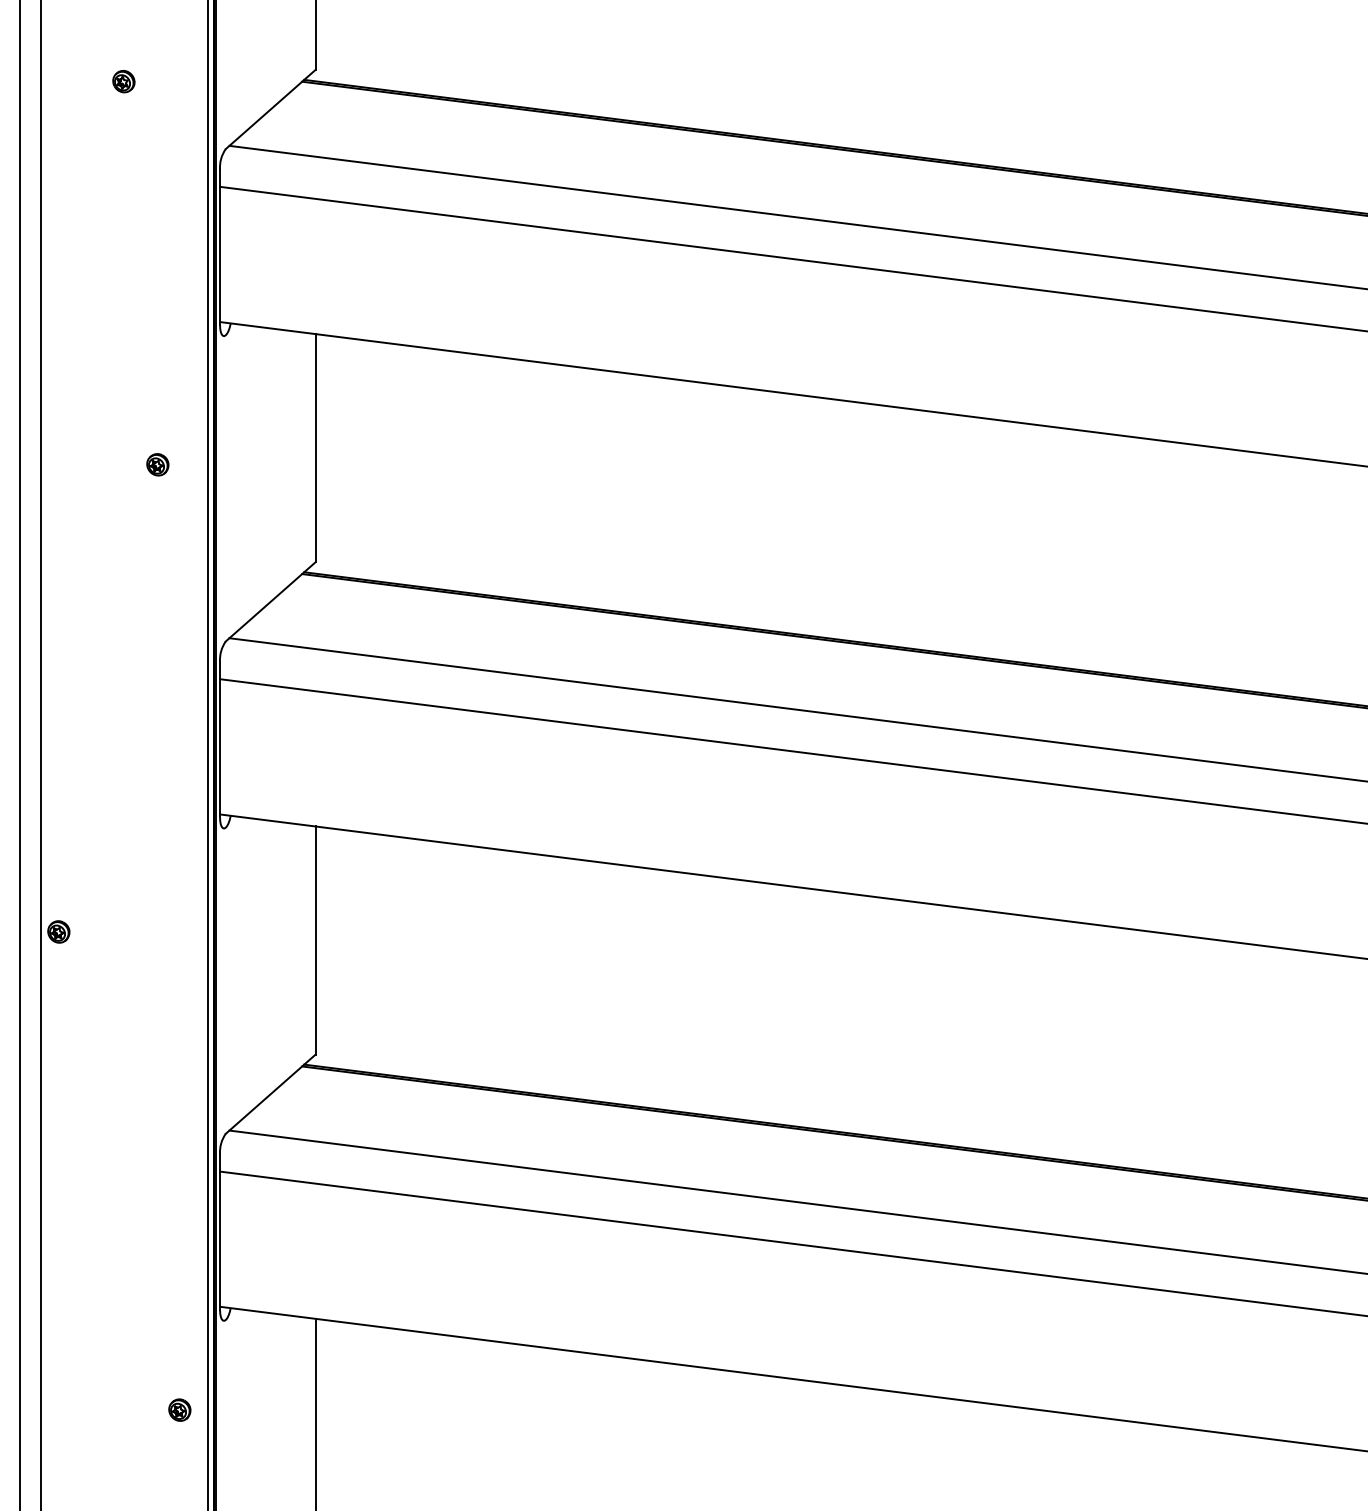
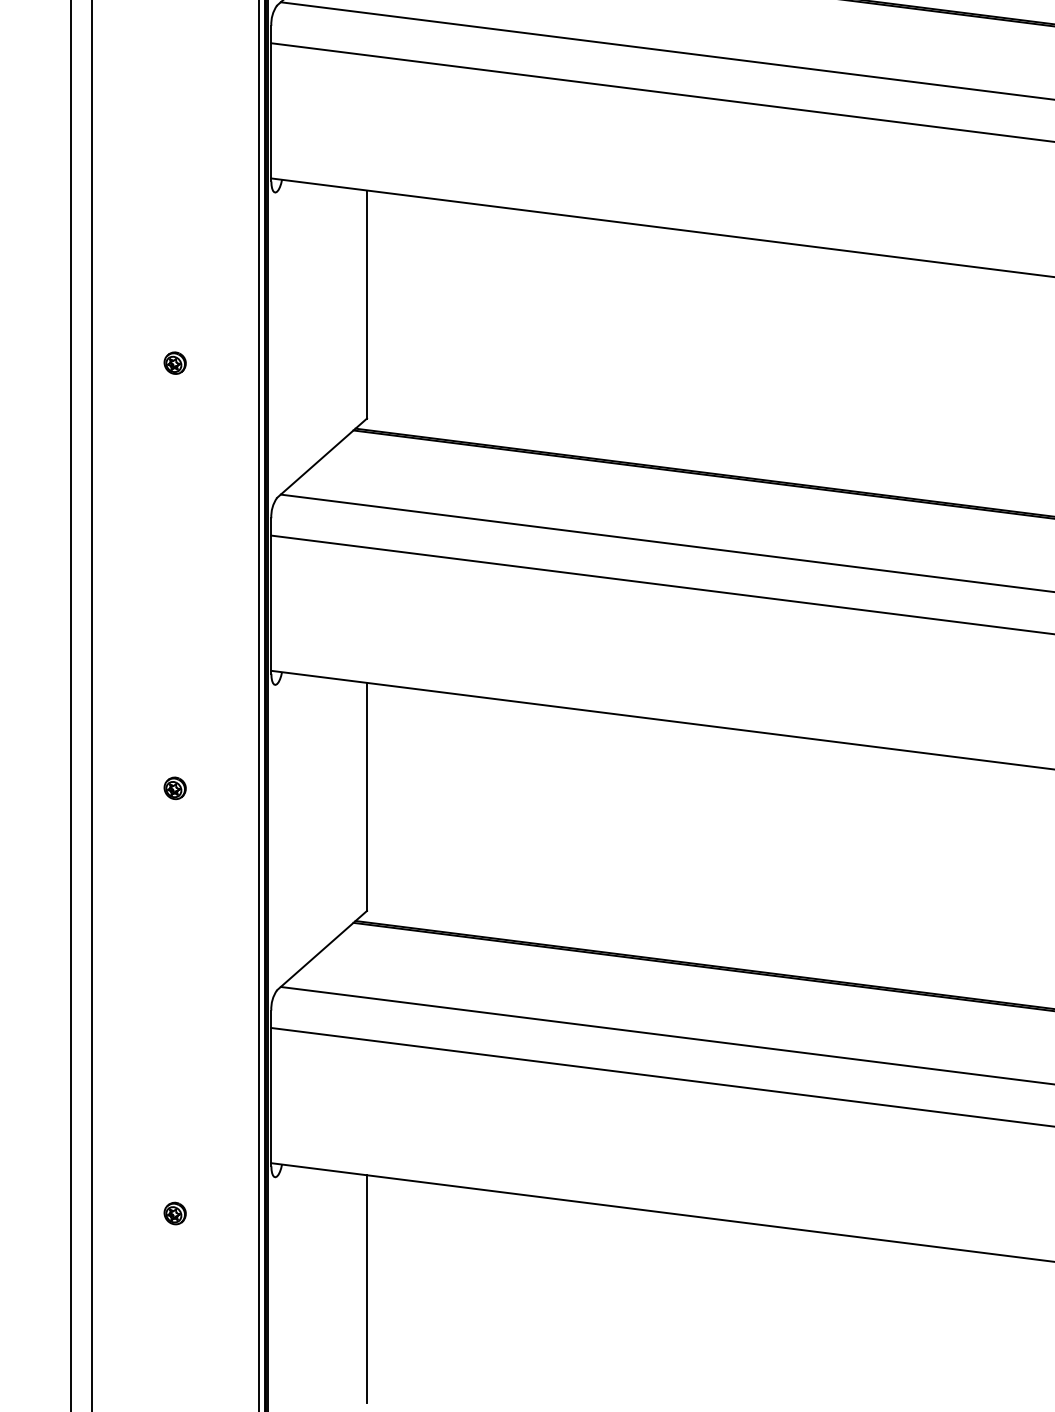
part: (157, 464) -> (174, 362), moved
part: (58, 931) -> (174, 787), moved
part: (179, 1409) -> (174, 1212), moved

